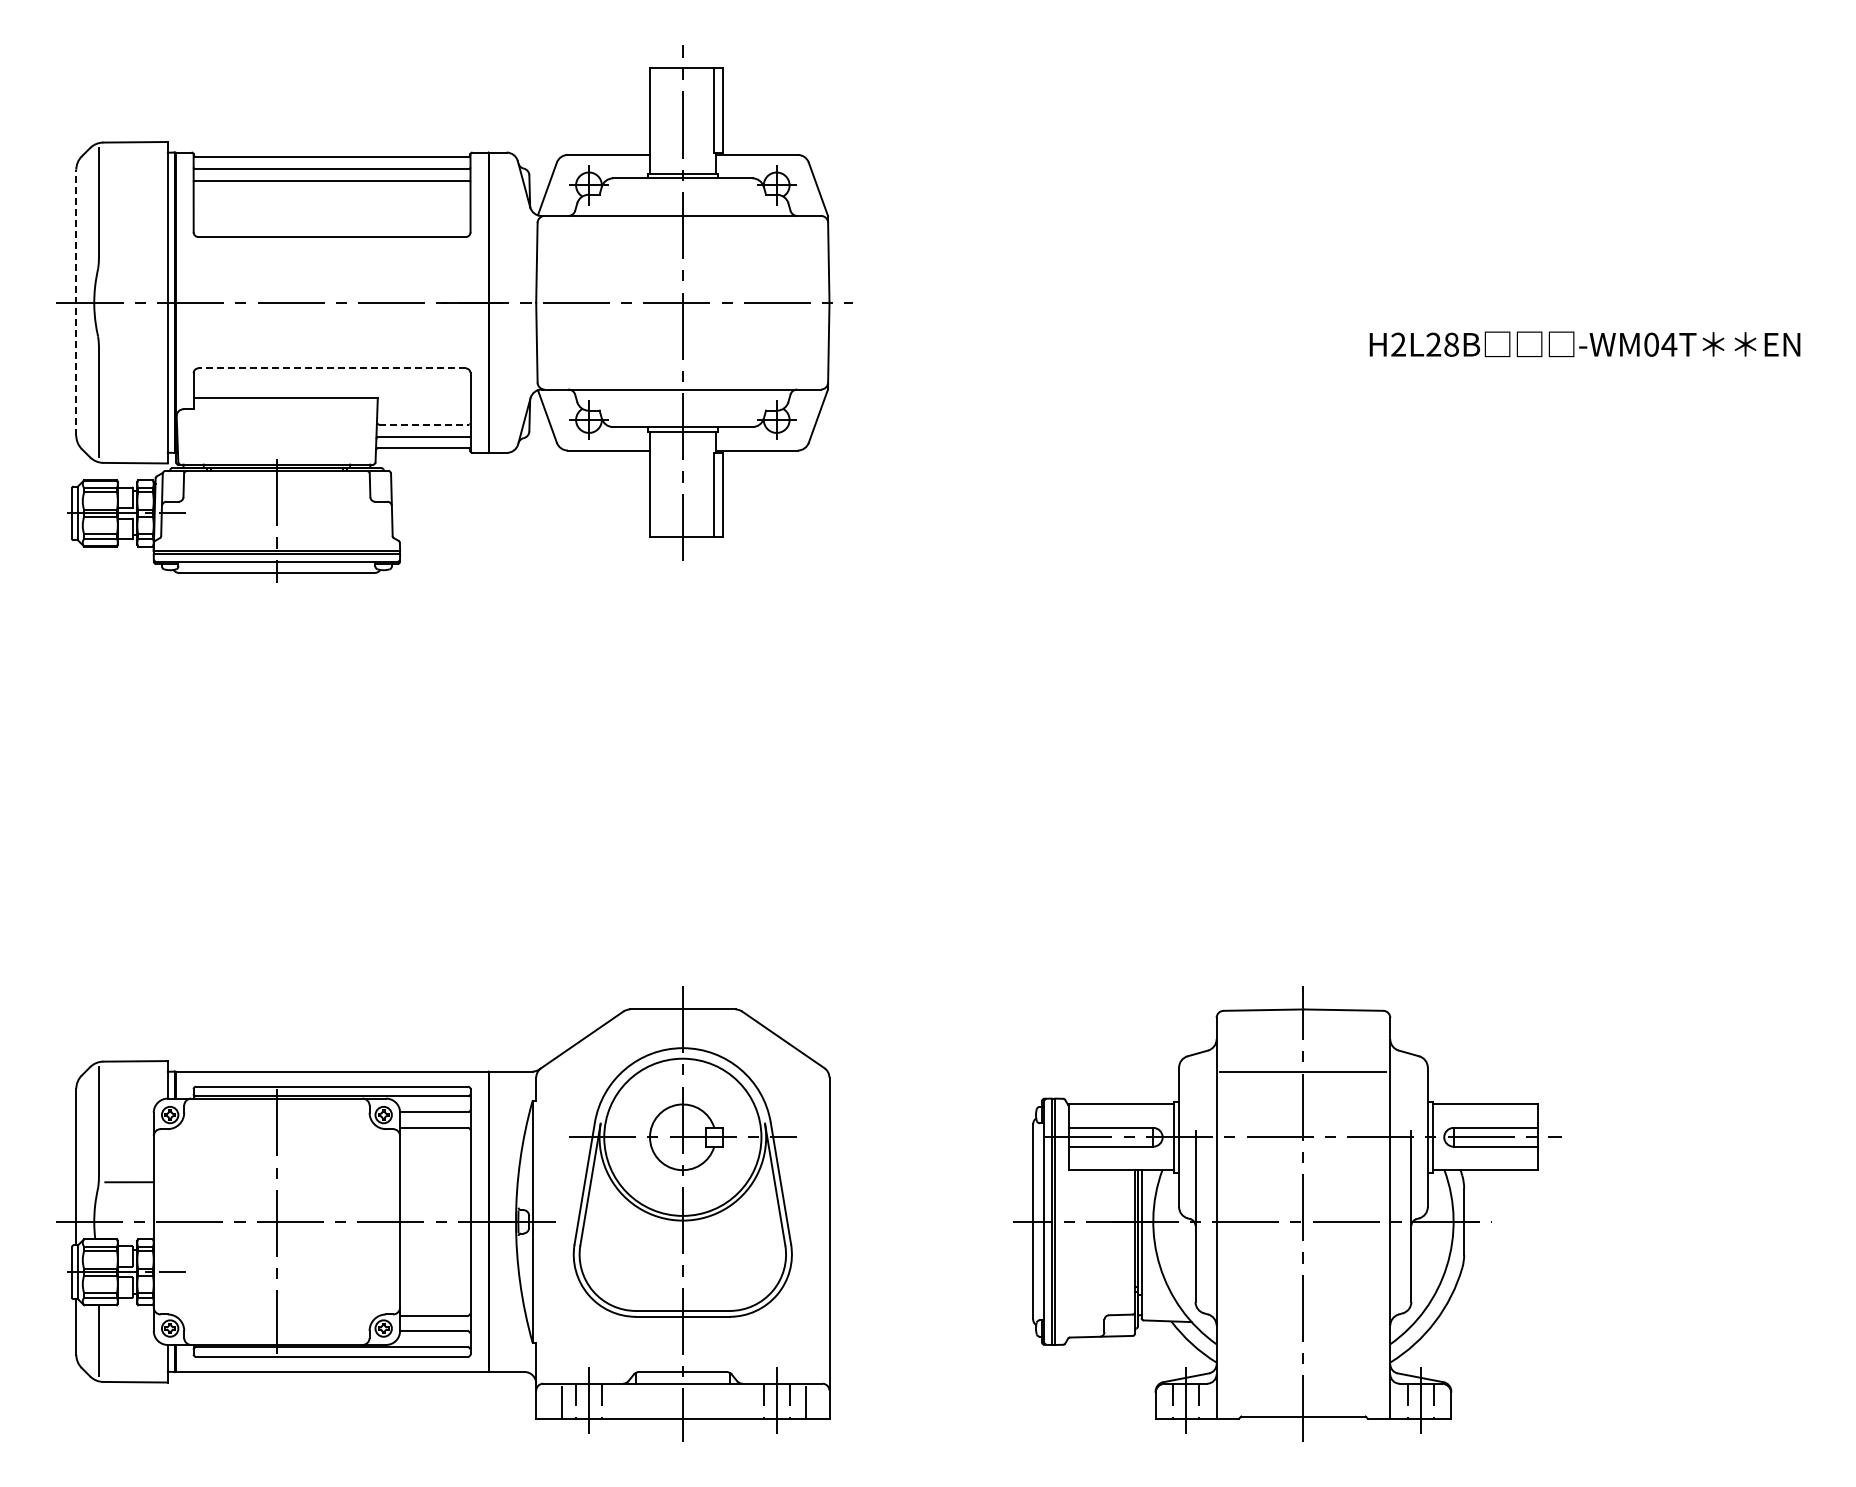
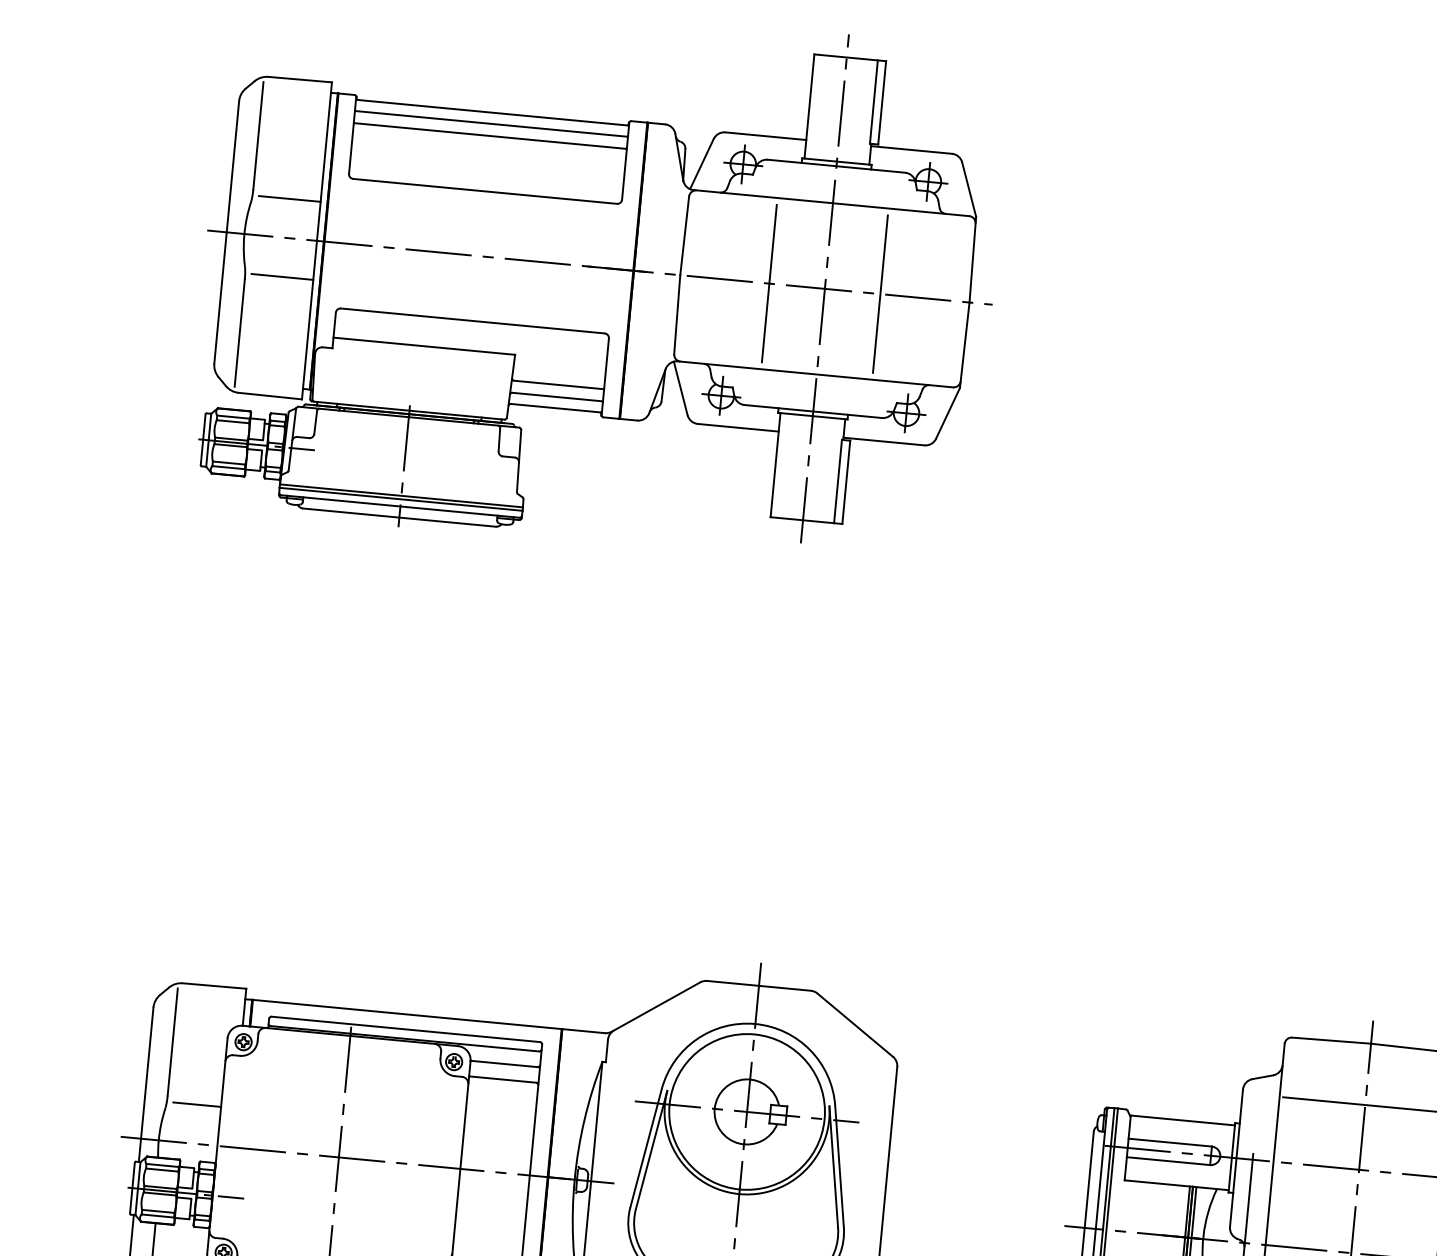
line: (136, 263) -> (289, 199), added
line: (76, 302) -> (226, 232), dashed -> solid
line: (626, 302) -> (769, 283), added
line: (739, 302) -> (880, 293), added
line: (136, 342) -> (282, 277), added
line: (332, 368) -> (473, 321), dashed -> solid
line: (424, 424) -> (558, 384), dashed -> solid

